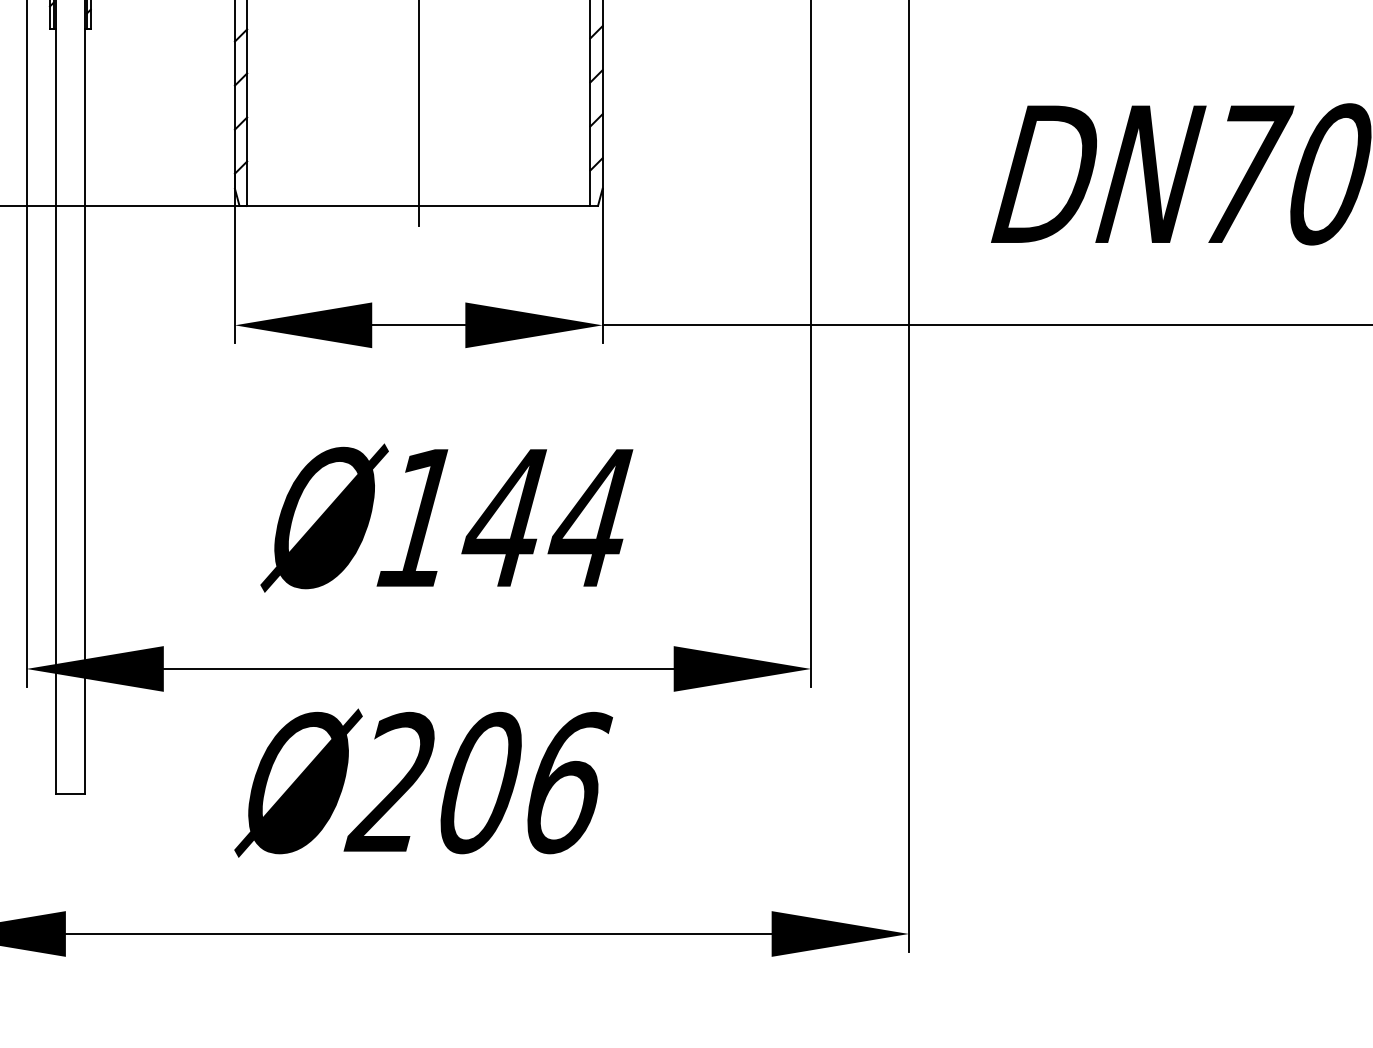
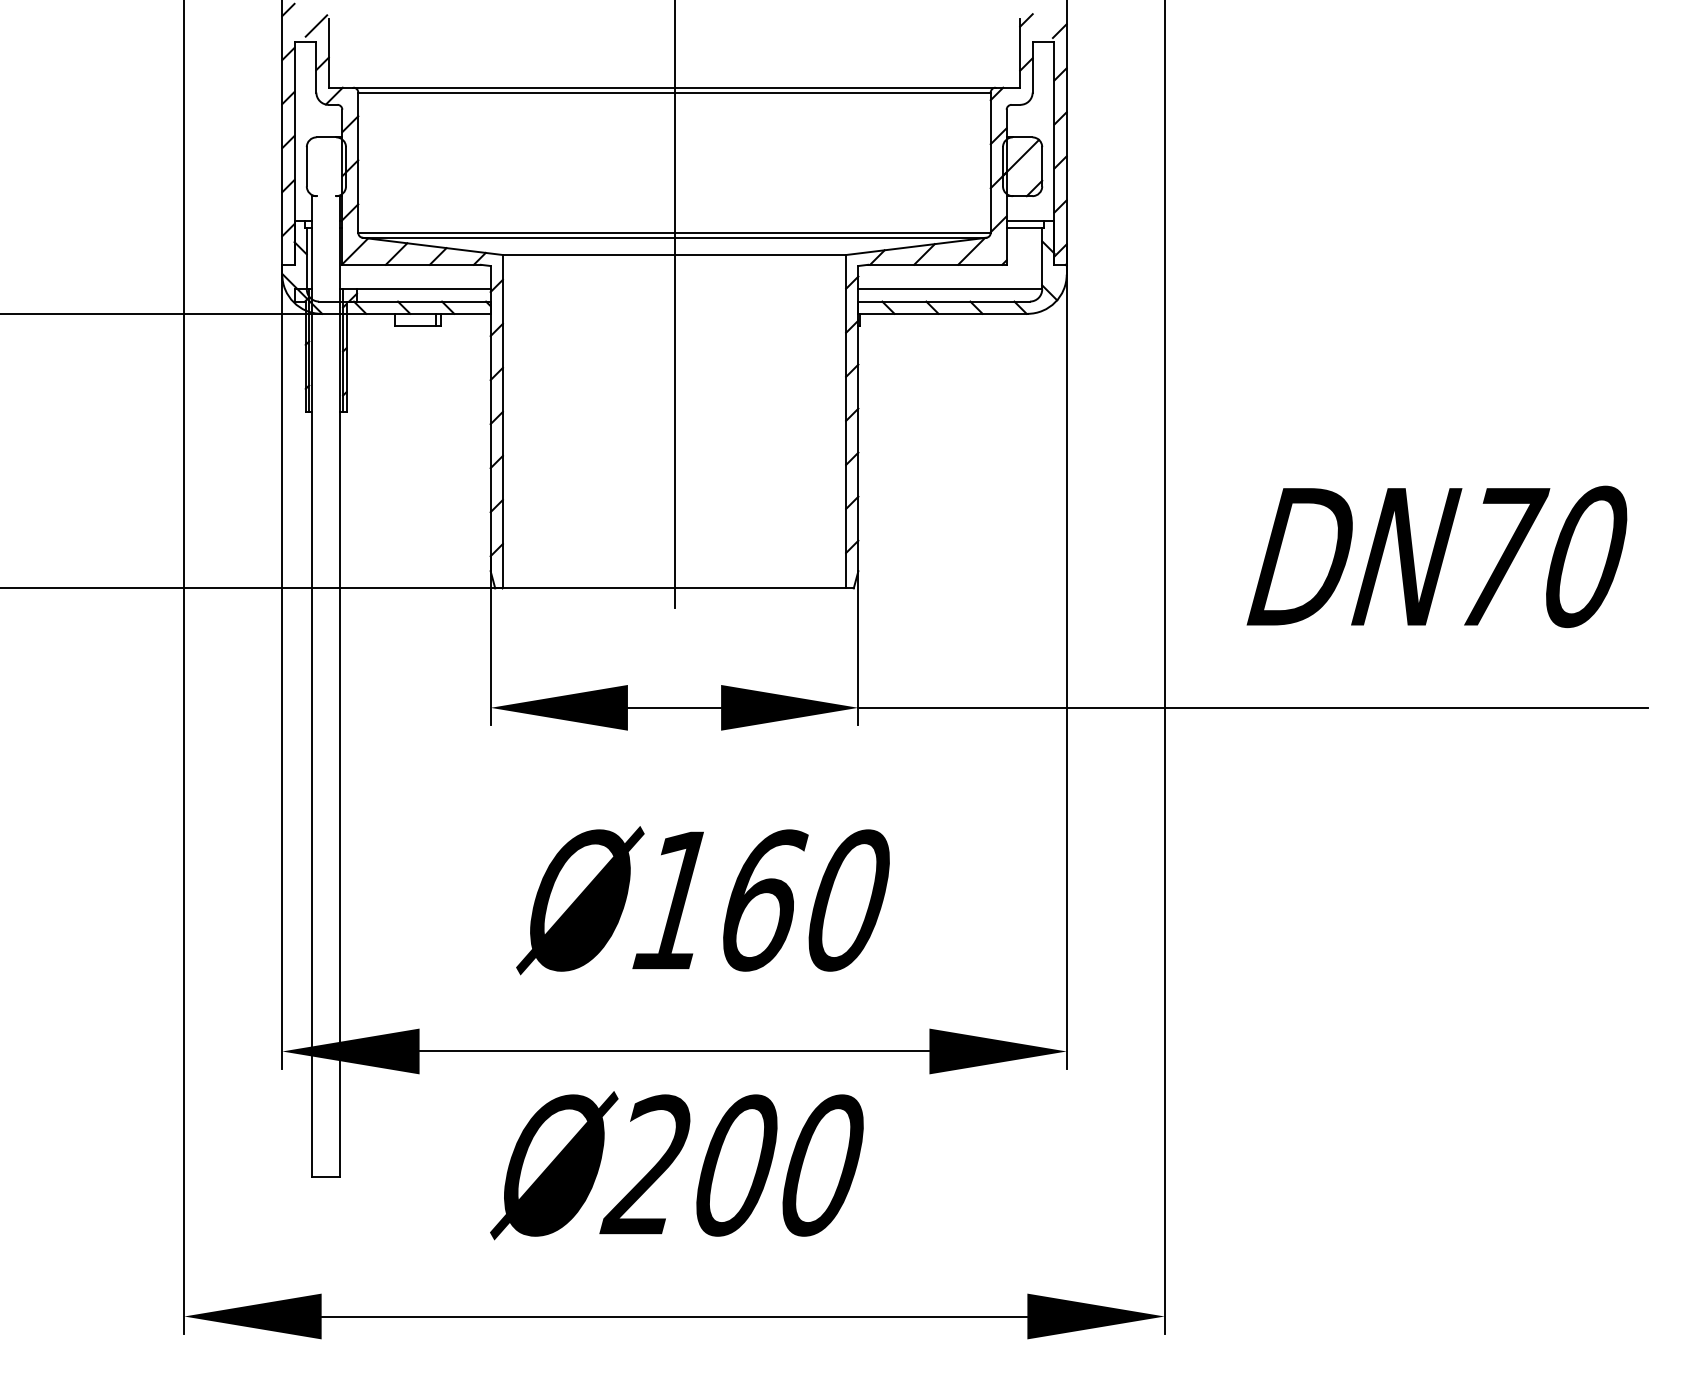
text: (547, 517) -> (803, 900), 144 -> 160
text: (569, 782) -> (825, 1165), Ø206 -> Ø200

